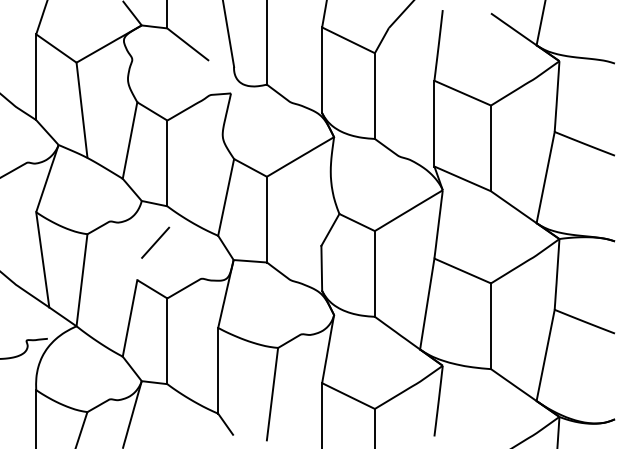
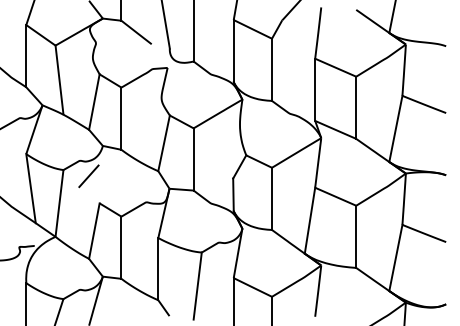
line: (155, 242) -> (88, 176), moved

